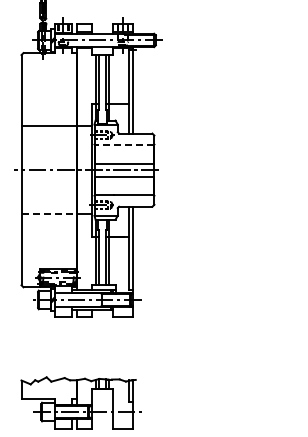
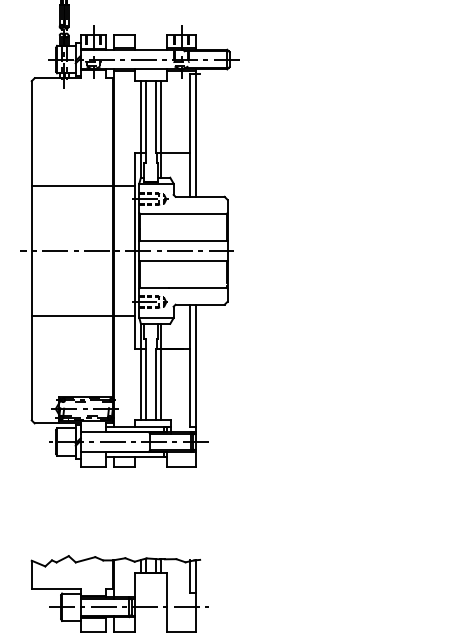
line: (123, 145) -> (182, 214), dashed -> solid
line: (49, 214) -> (73, 316), dashed -> solid

